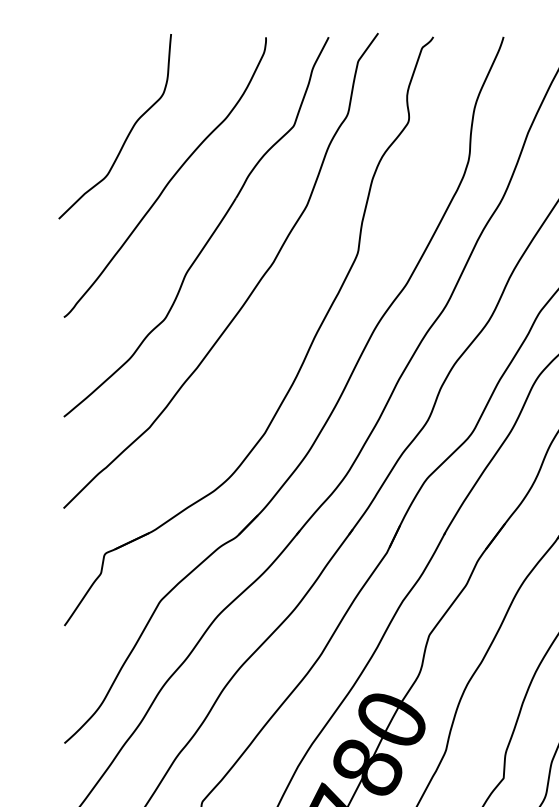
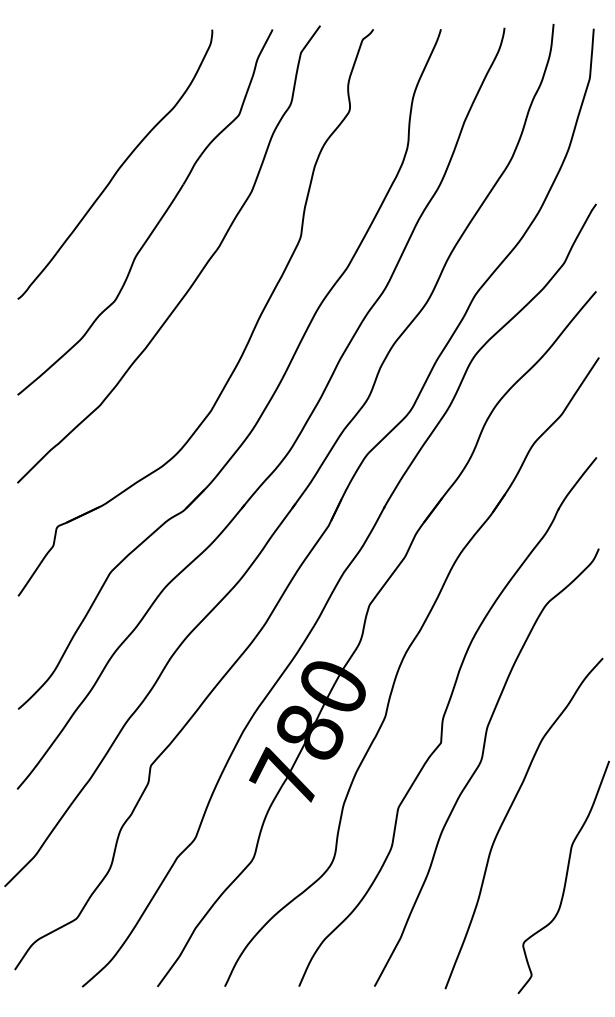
curve: (128, 133) -> (79, 122), removed

